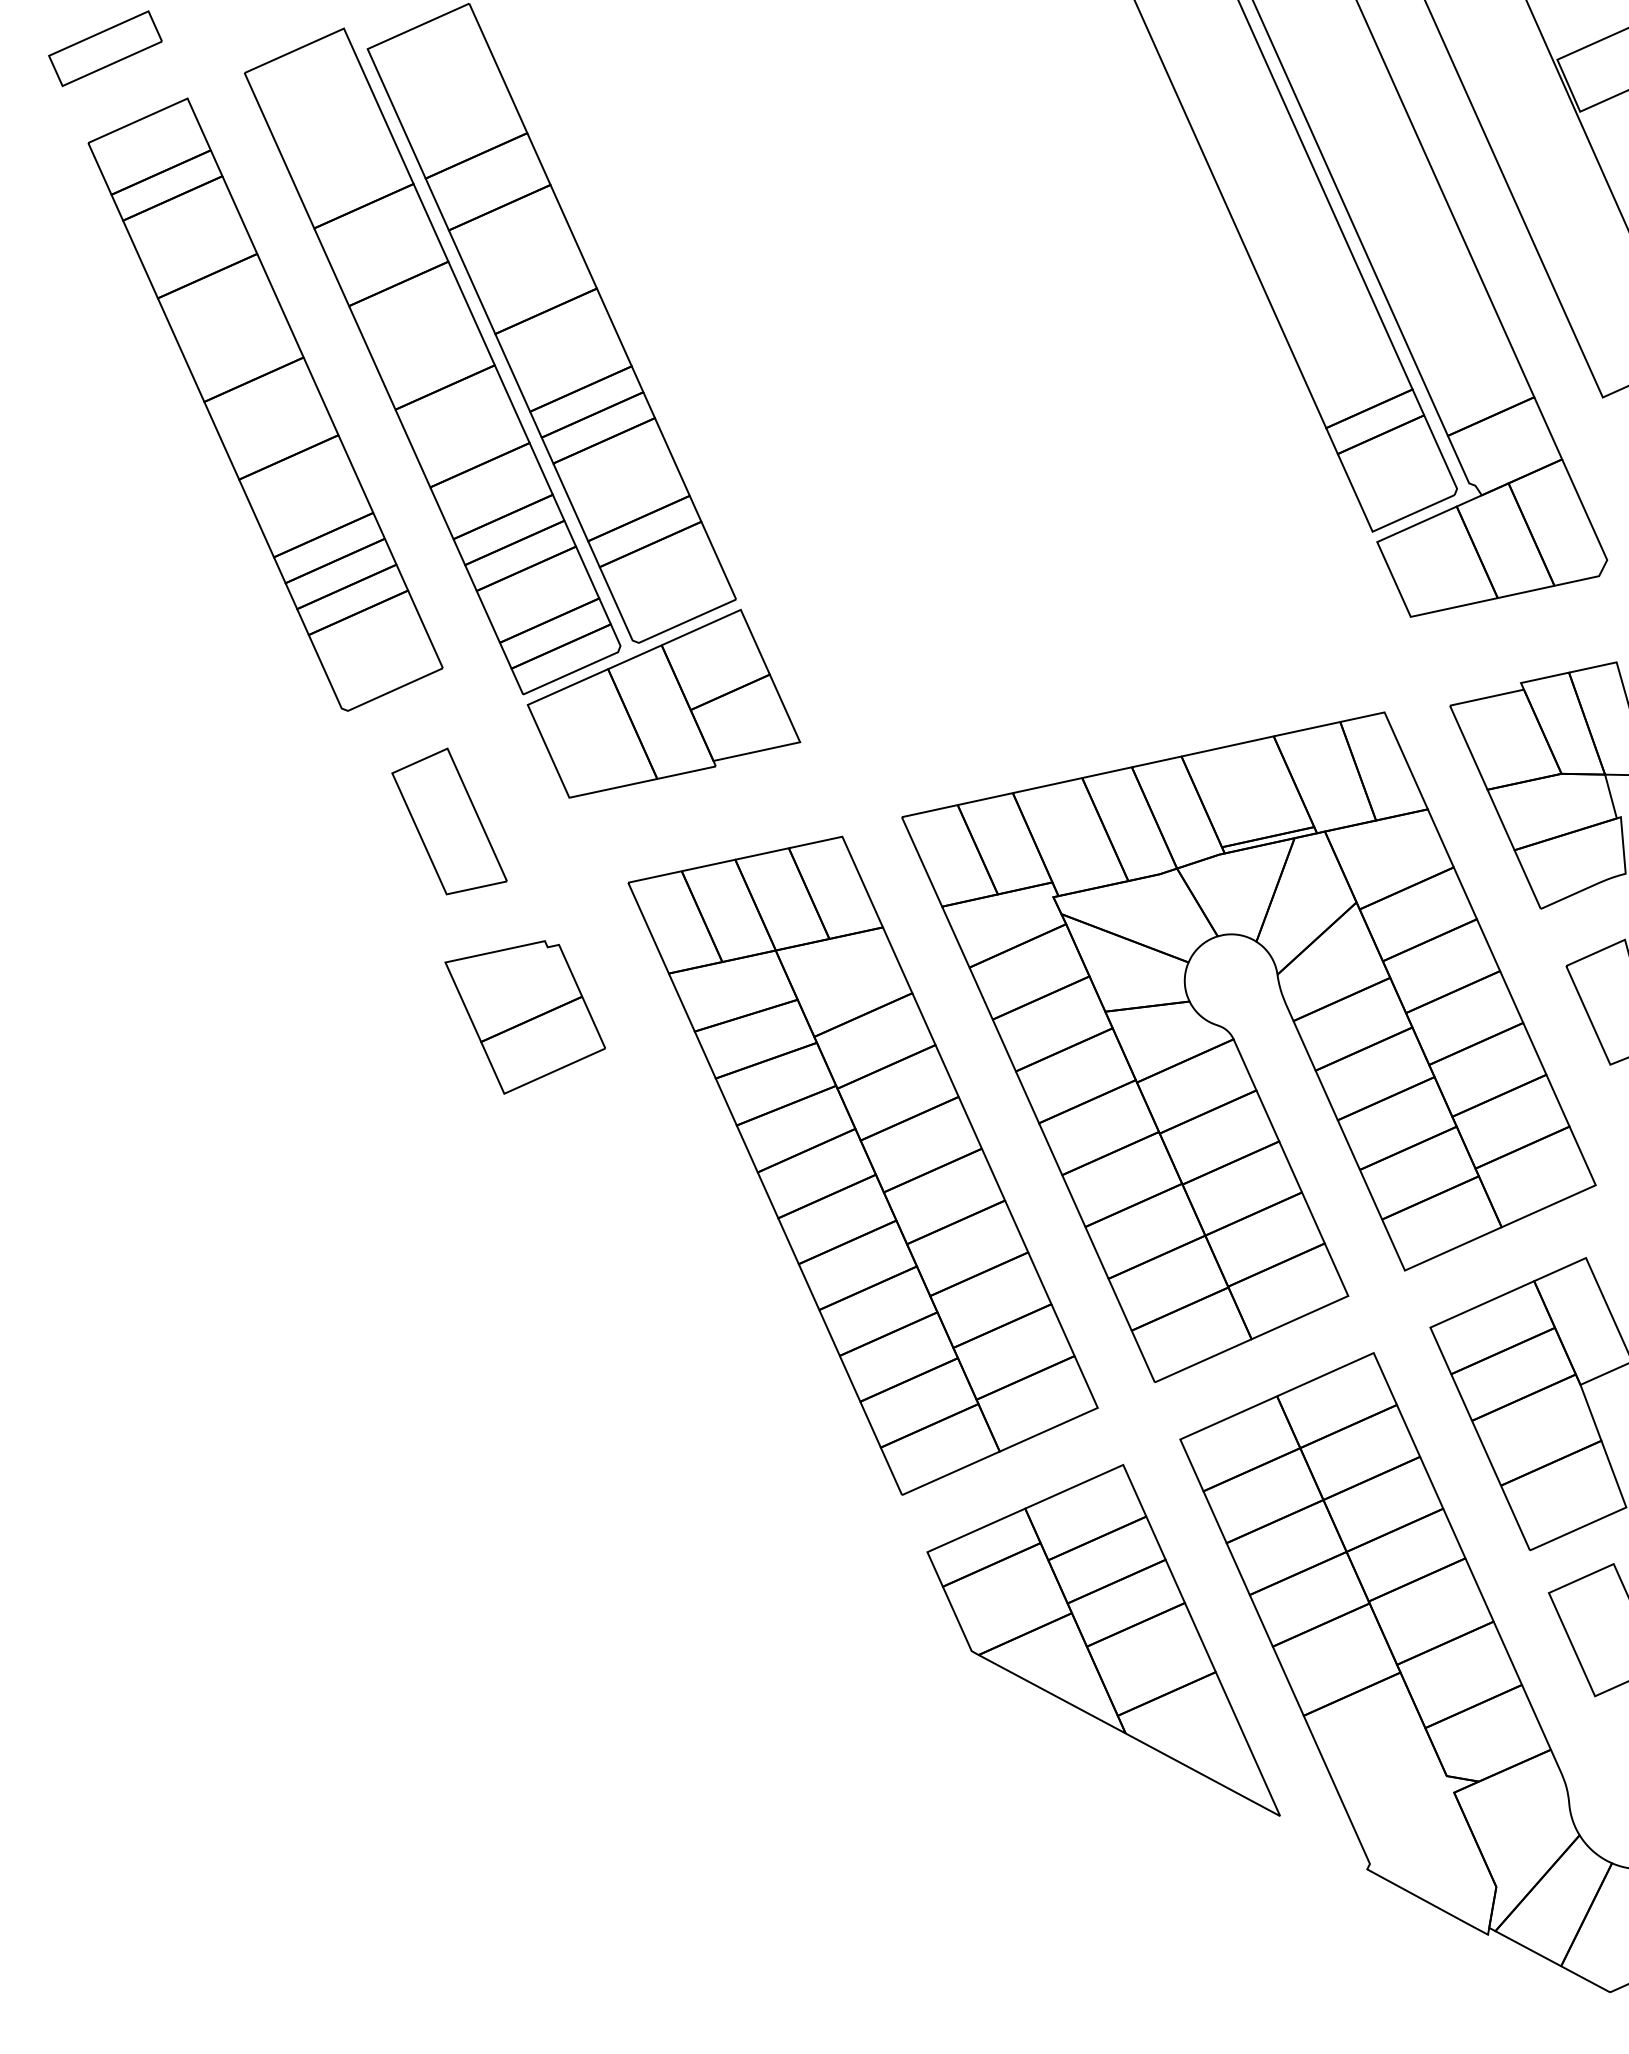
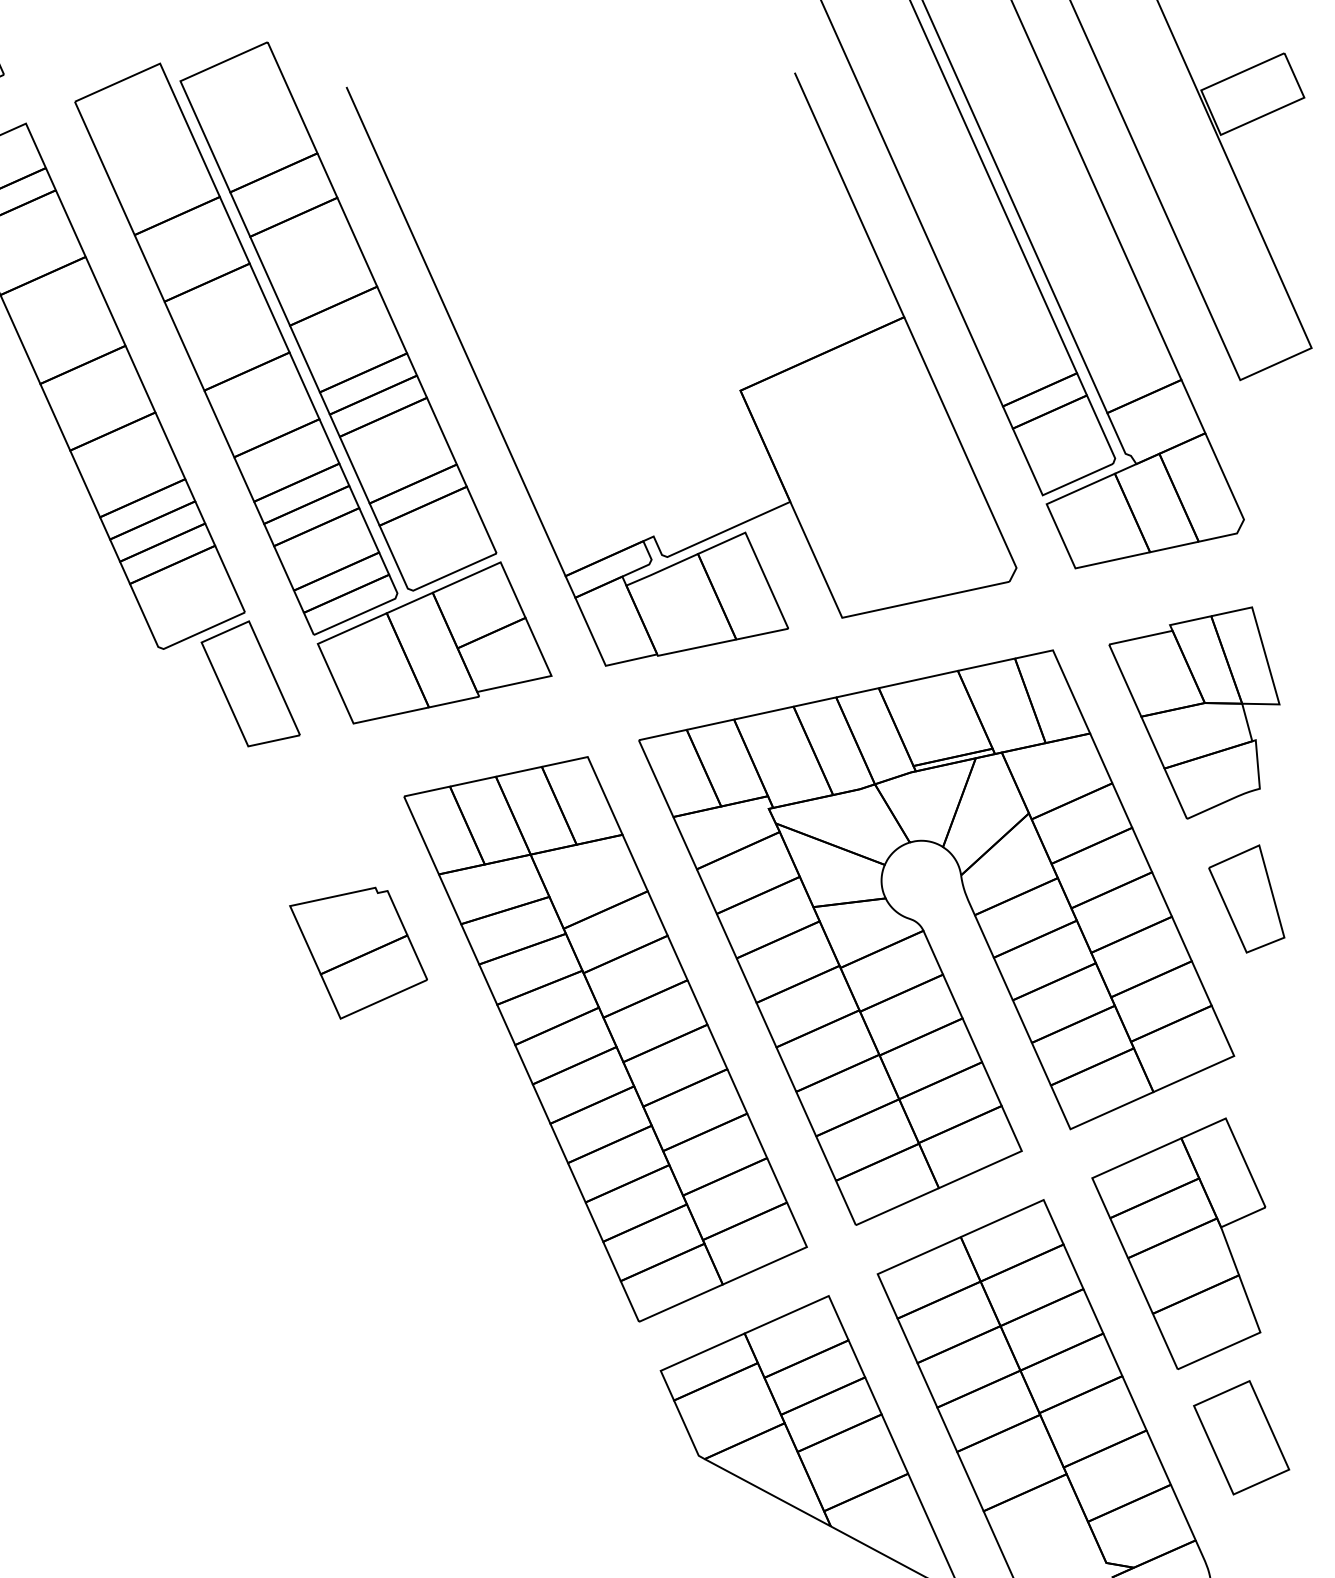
part: (1019, 409) -> (739, 390), added
part: (449, 821) -> (250, 683), moved
part: (524, 1017) -> (357, 953), moved

